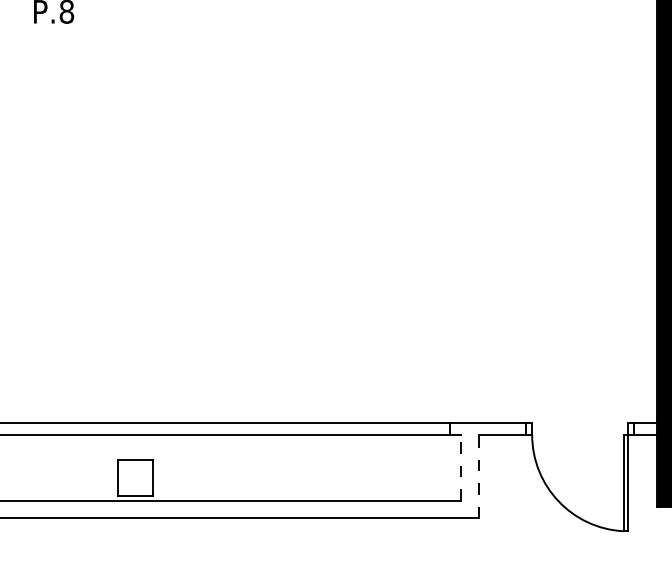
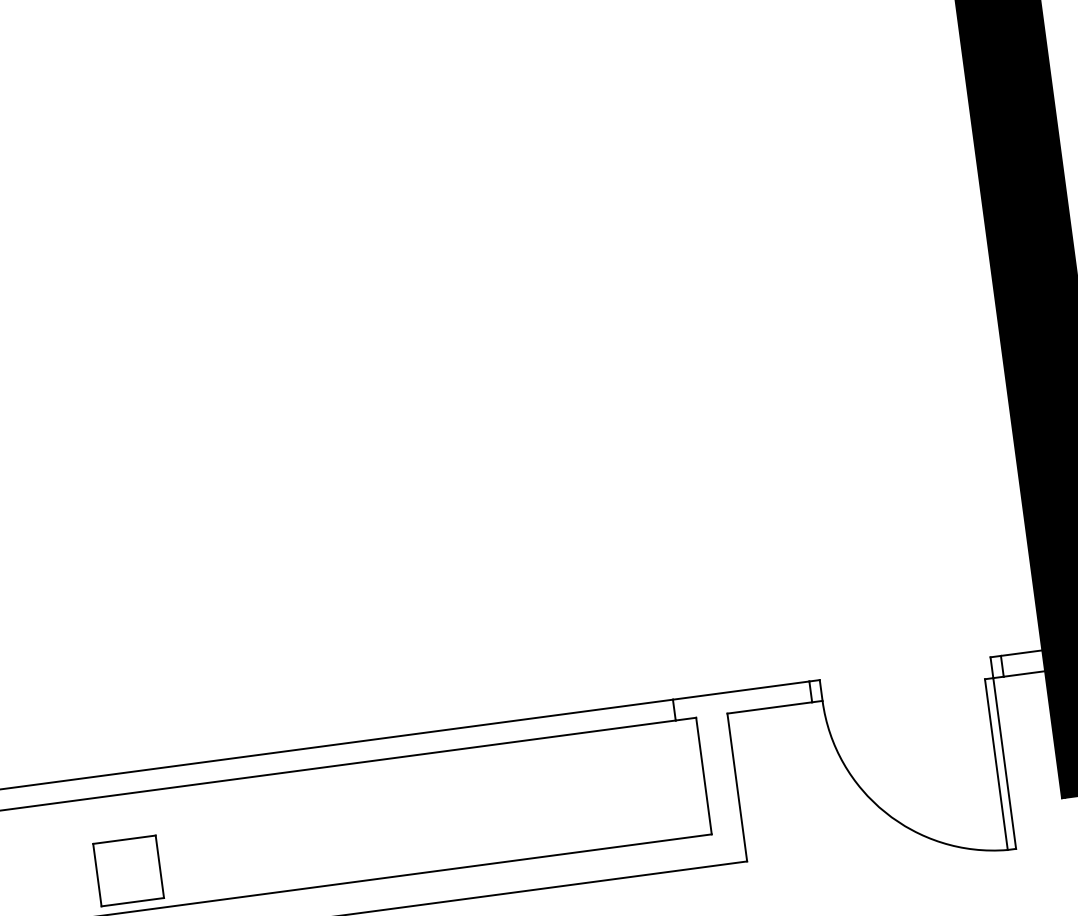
line: (461, 467) -> (704, 775), dashed -> solid
line: (478, 476) -> (737, 787), dashed -> solid

